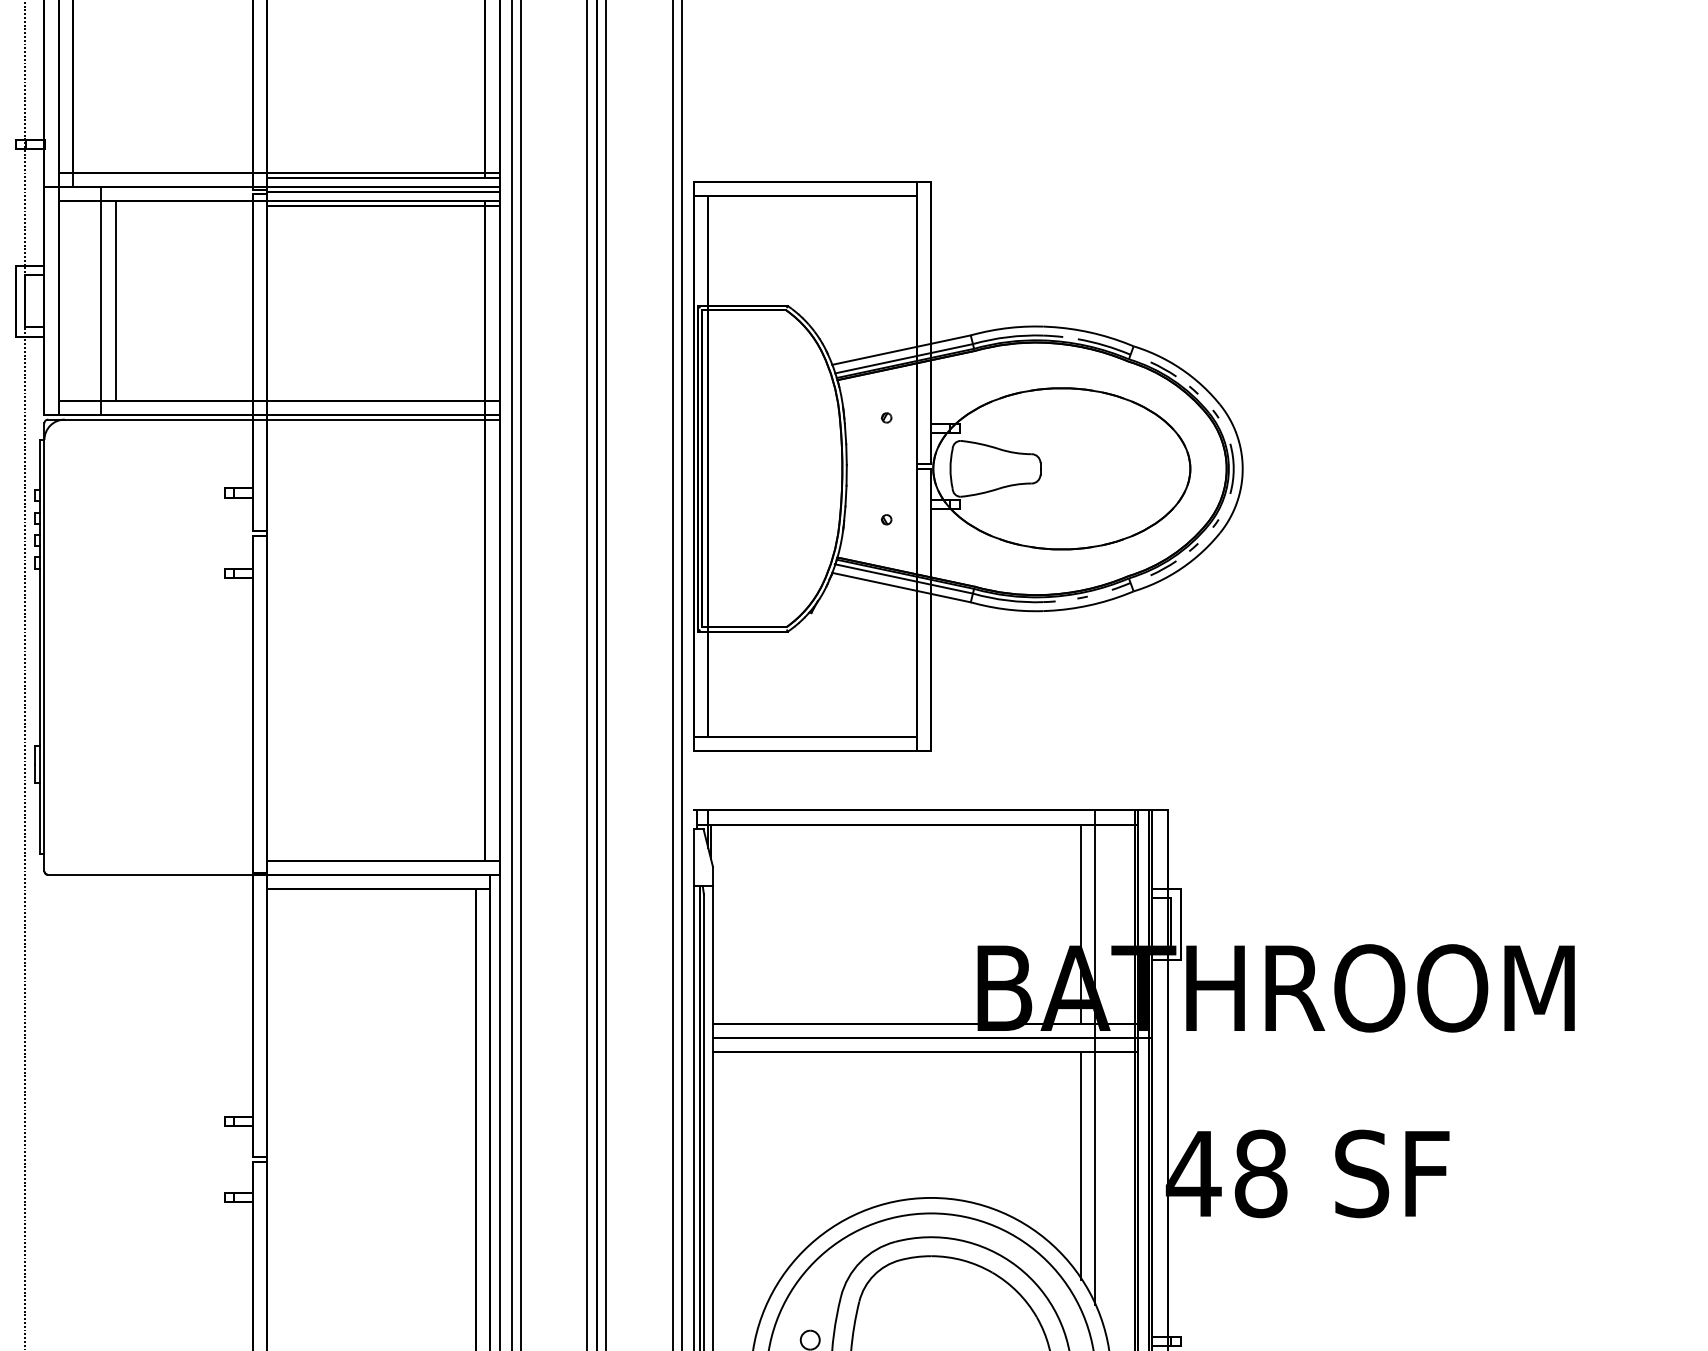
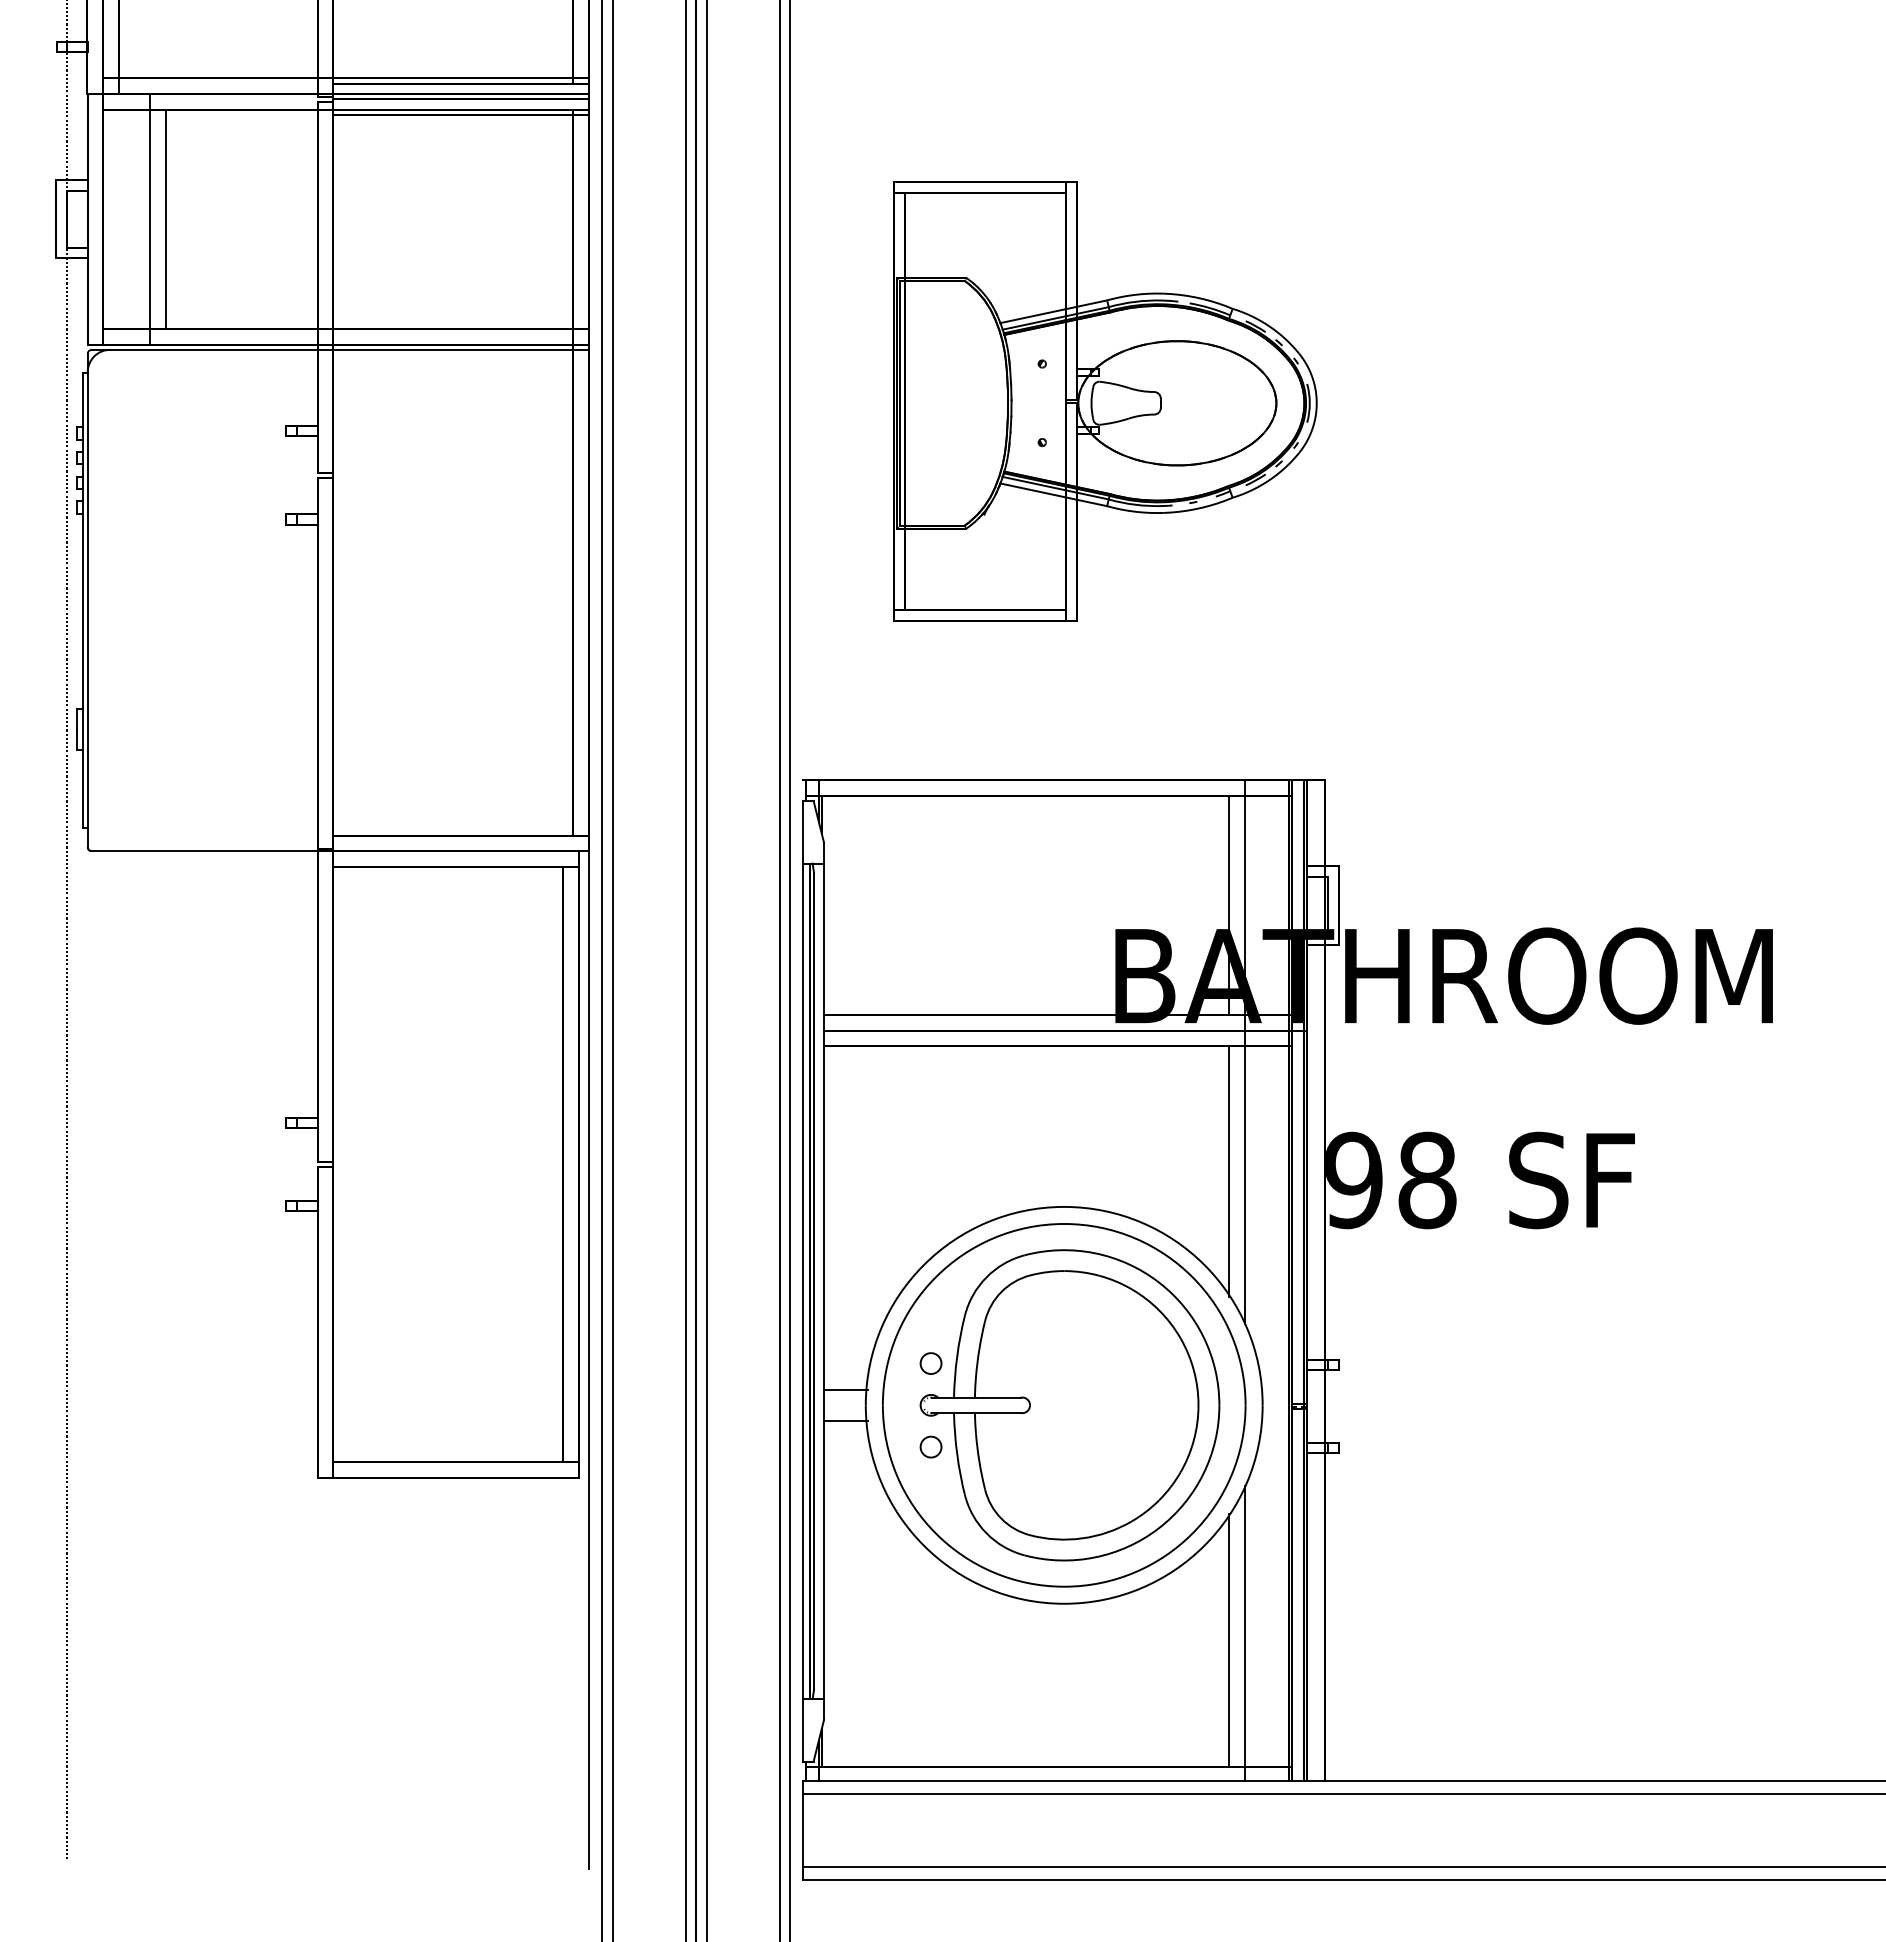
part: (968, 466) -> (1105, 401), size x0.7
text: (1193, 1173) -> (1353, 1180), 48 -> 98

